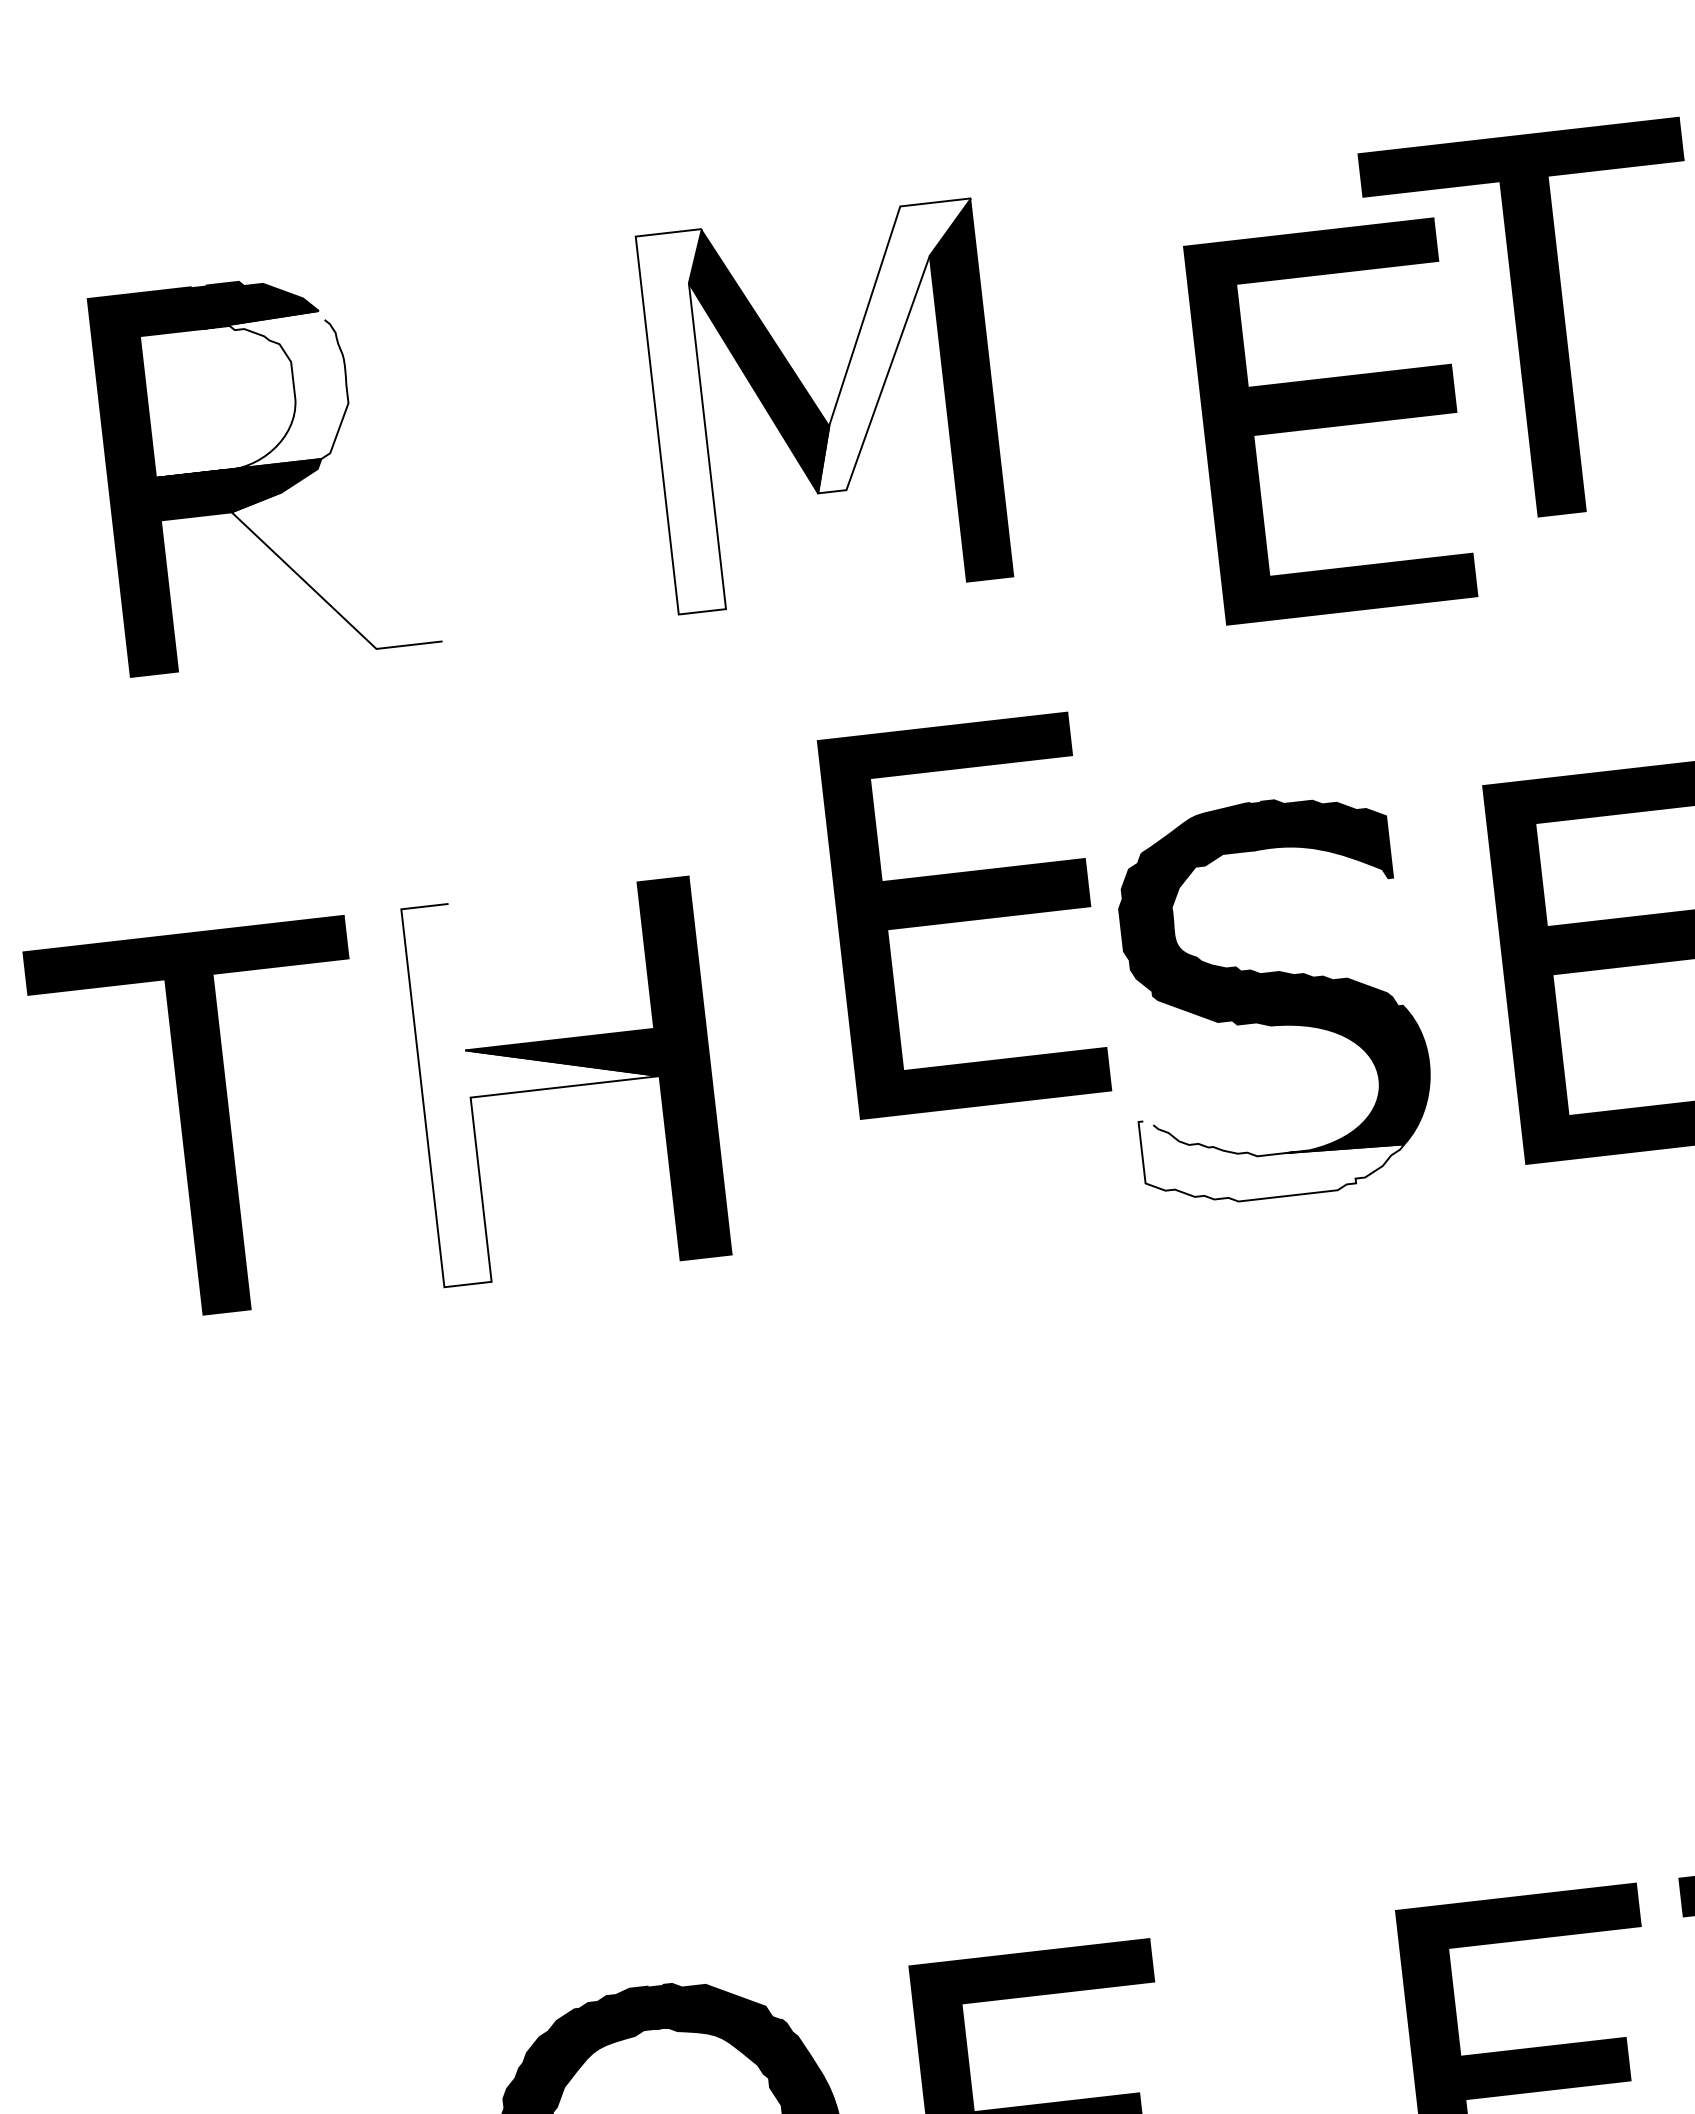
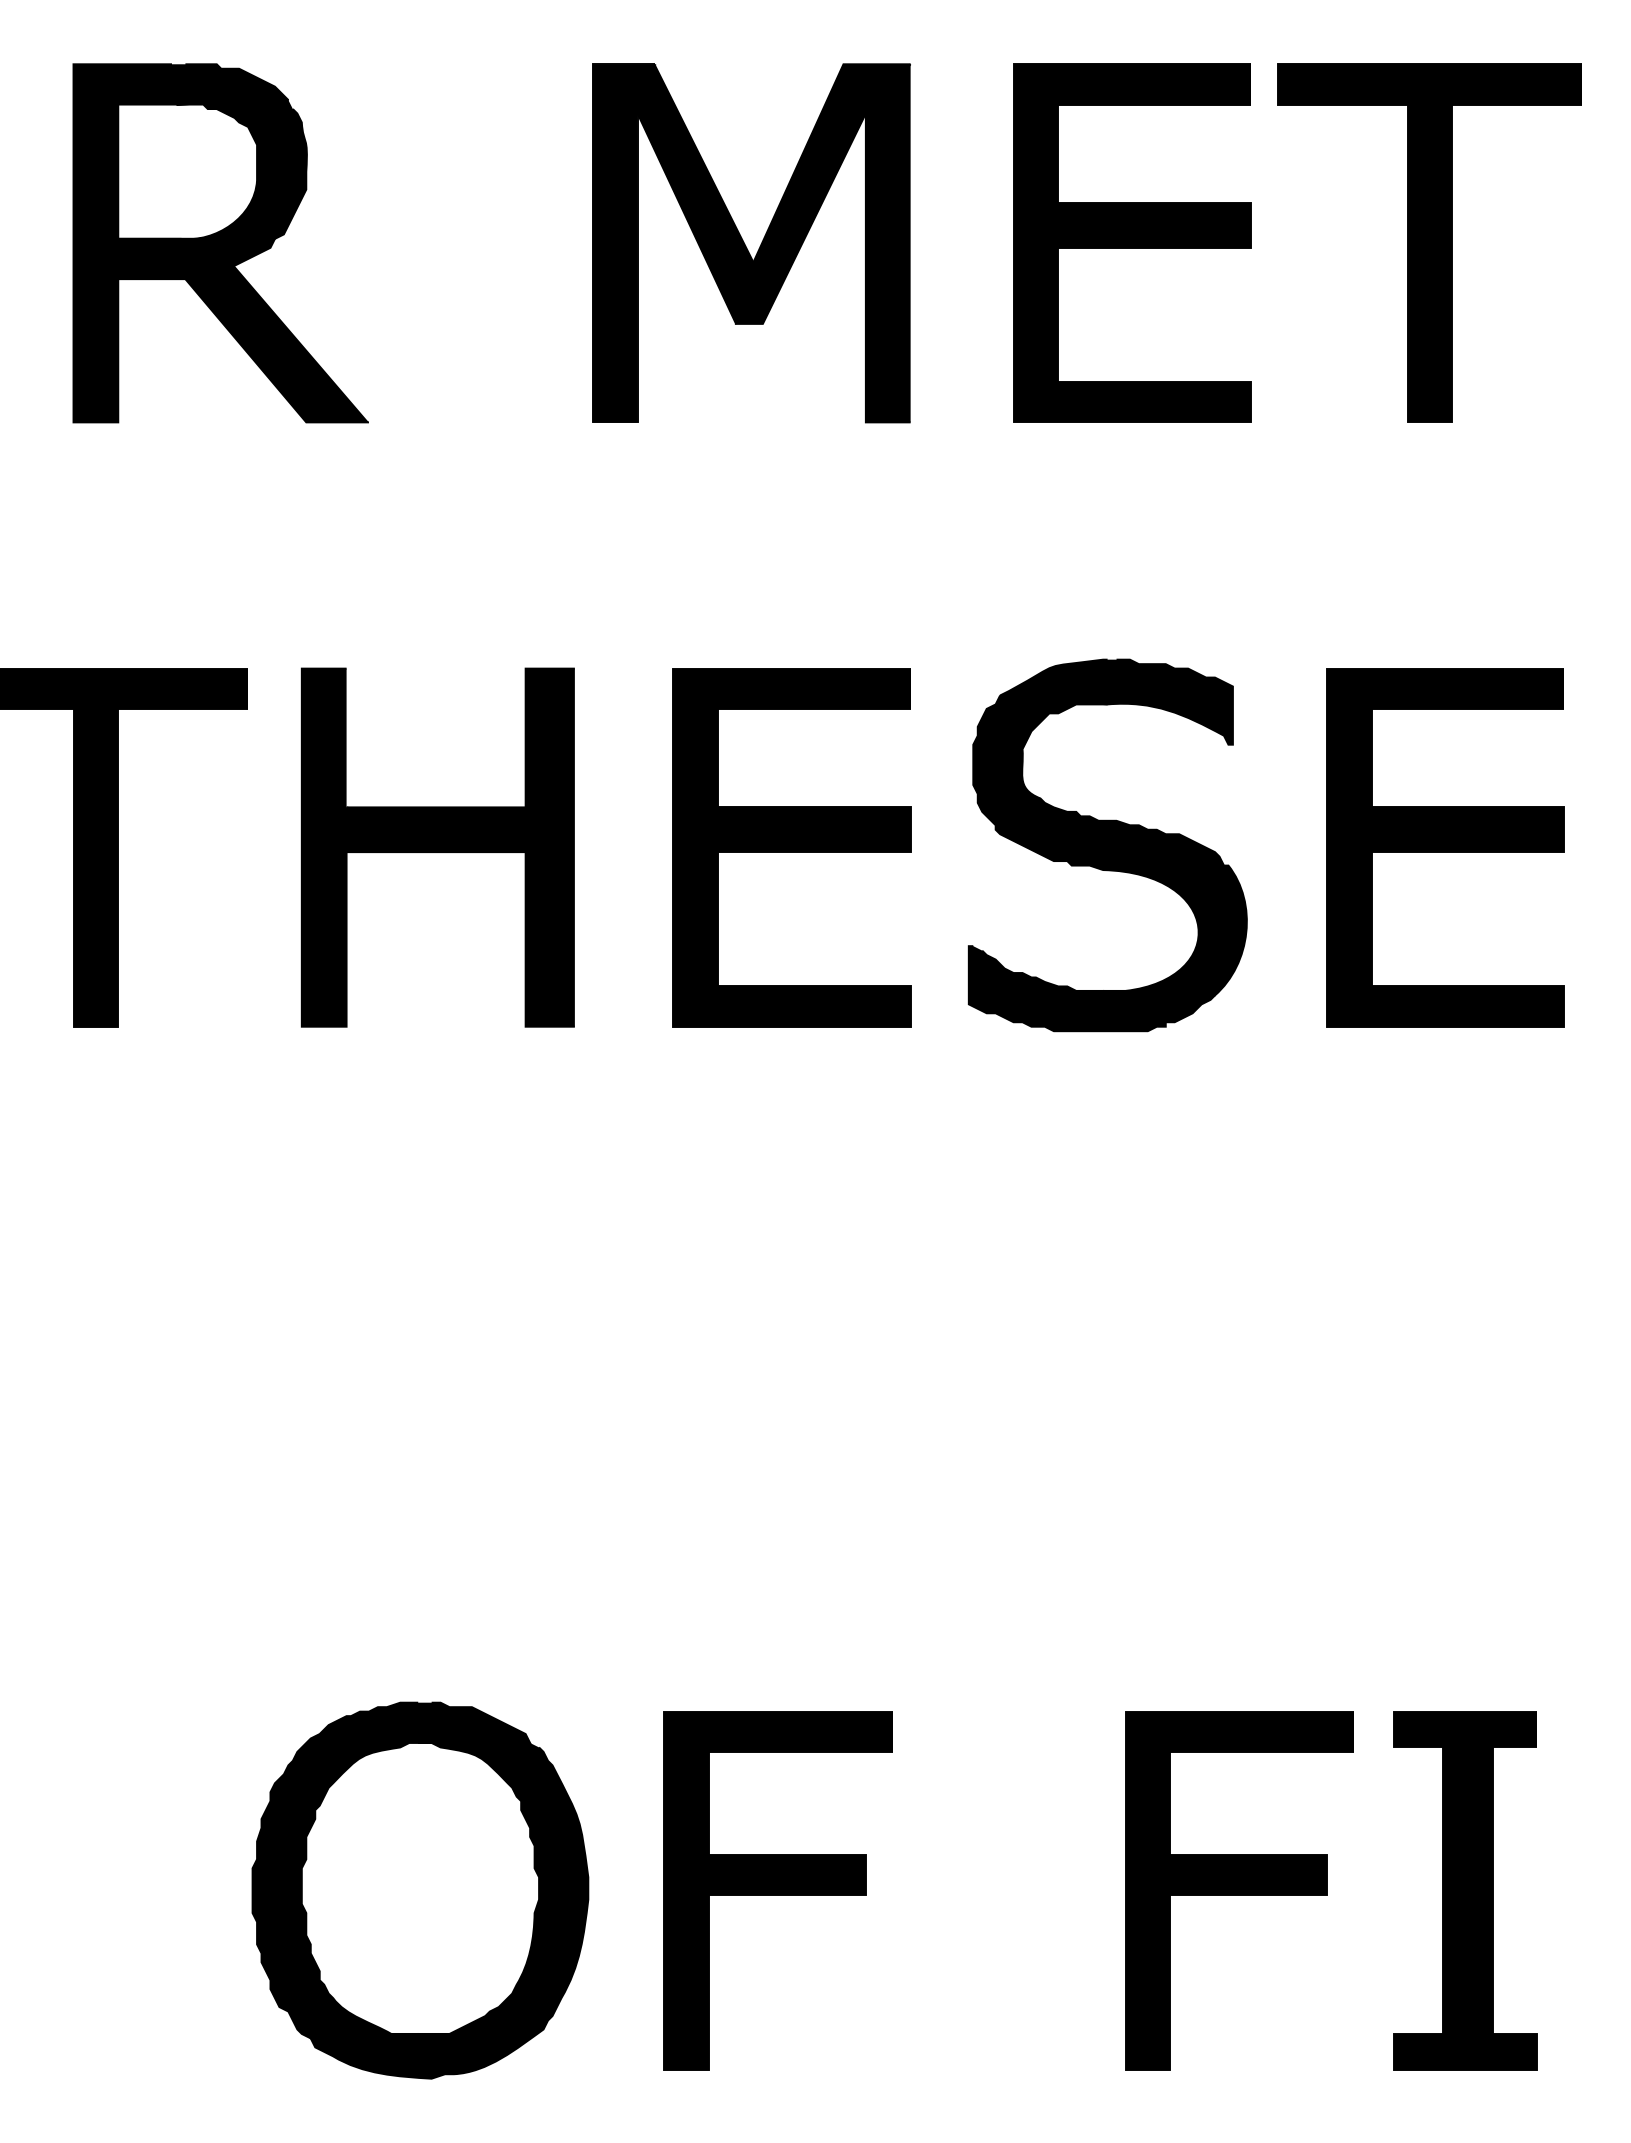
fill: (894, 345) -> (823, 193), added
fill: (247, 393) -> (212, 169), added
part: (1330, 420) -> (1132, 242), moved
fill: (689, 422) -> (623, 243), added
fill: (335, 569) -> (276, 343), added
part: (964, 915) -> (791, 847), moved
fill: (540, 1084) -> (413, 847), added
fill: (1273, 1151) -> (1091, 988), added

